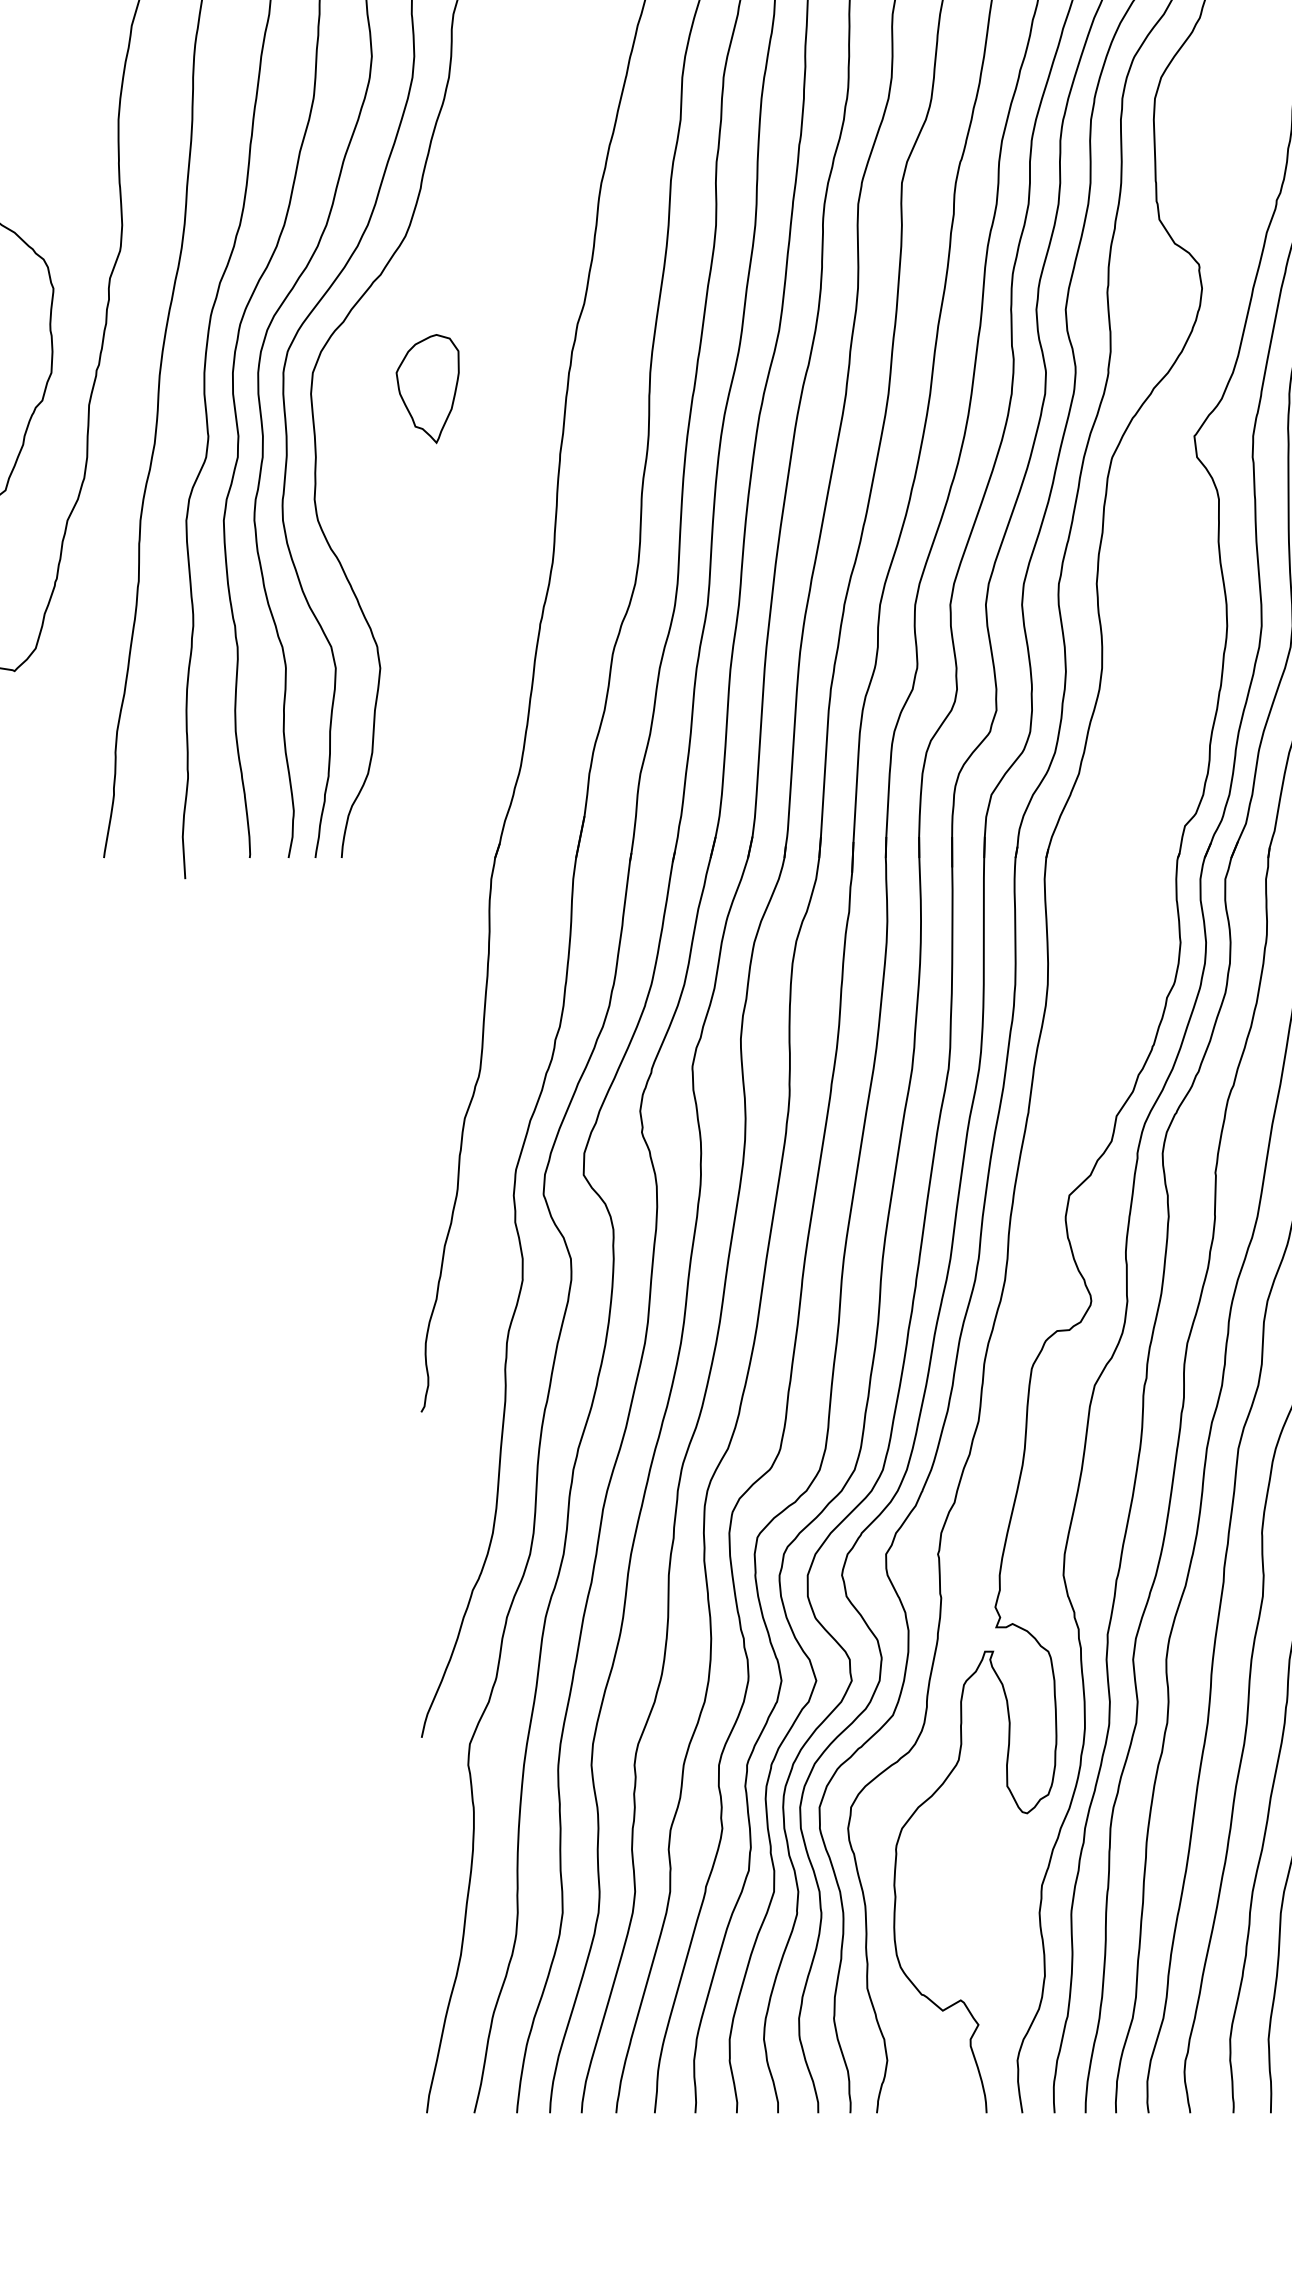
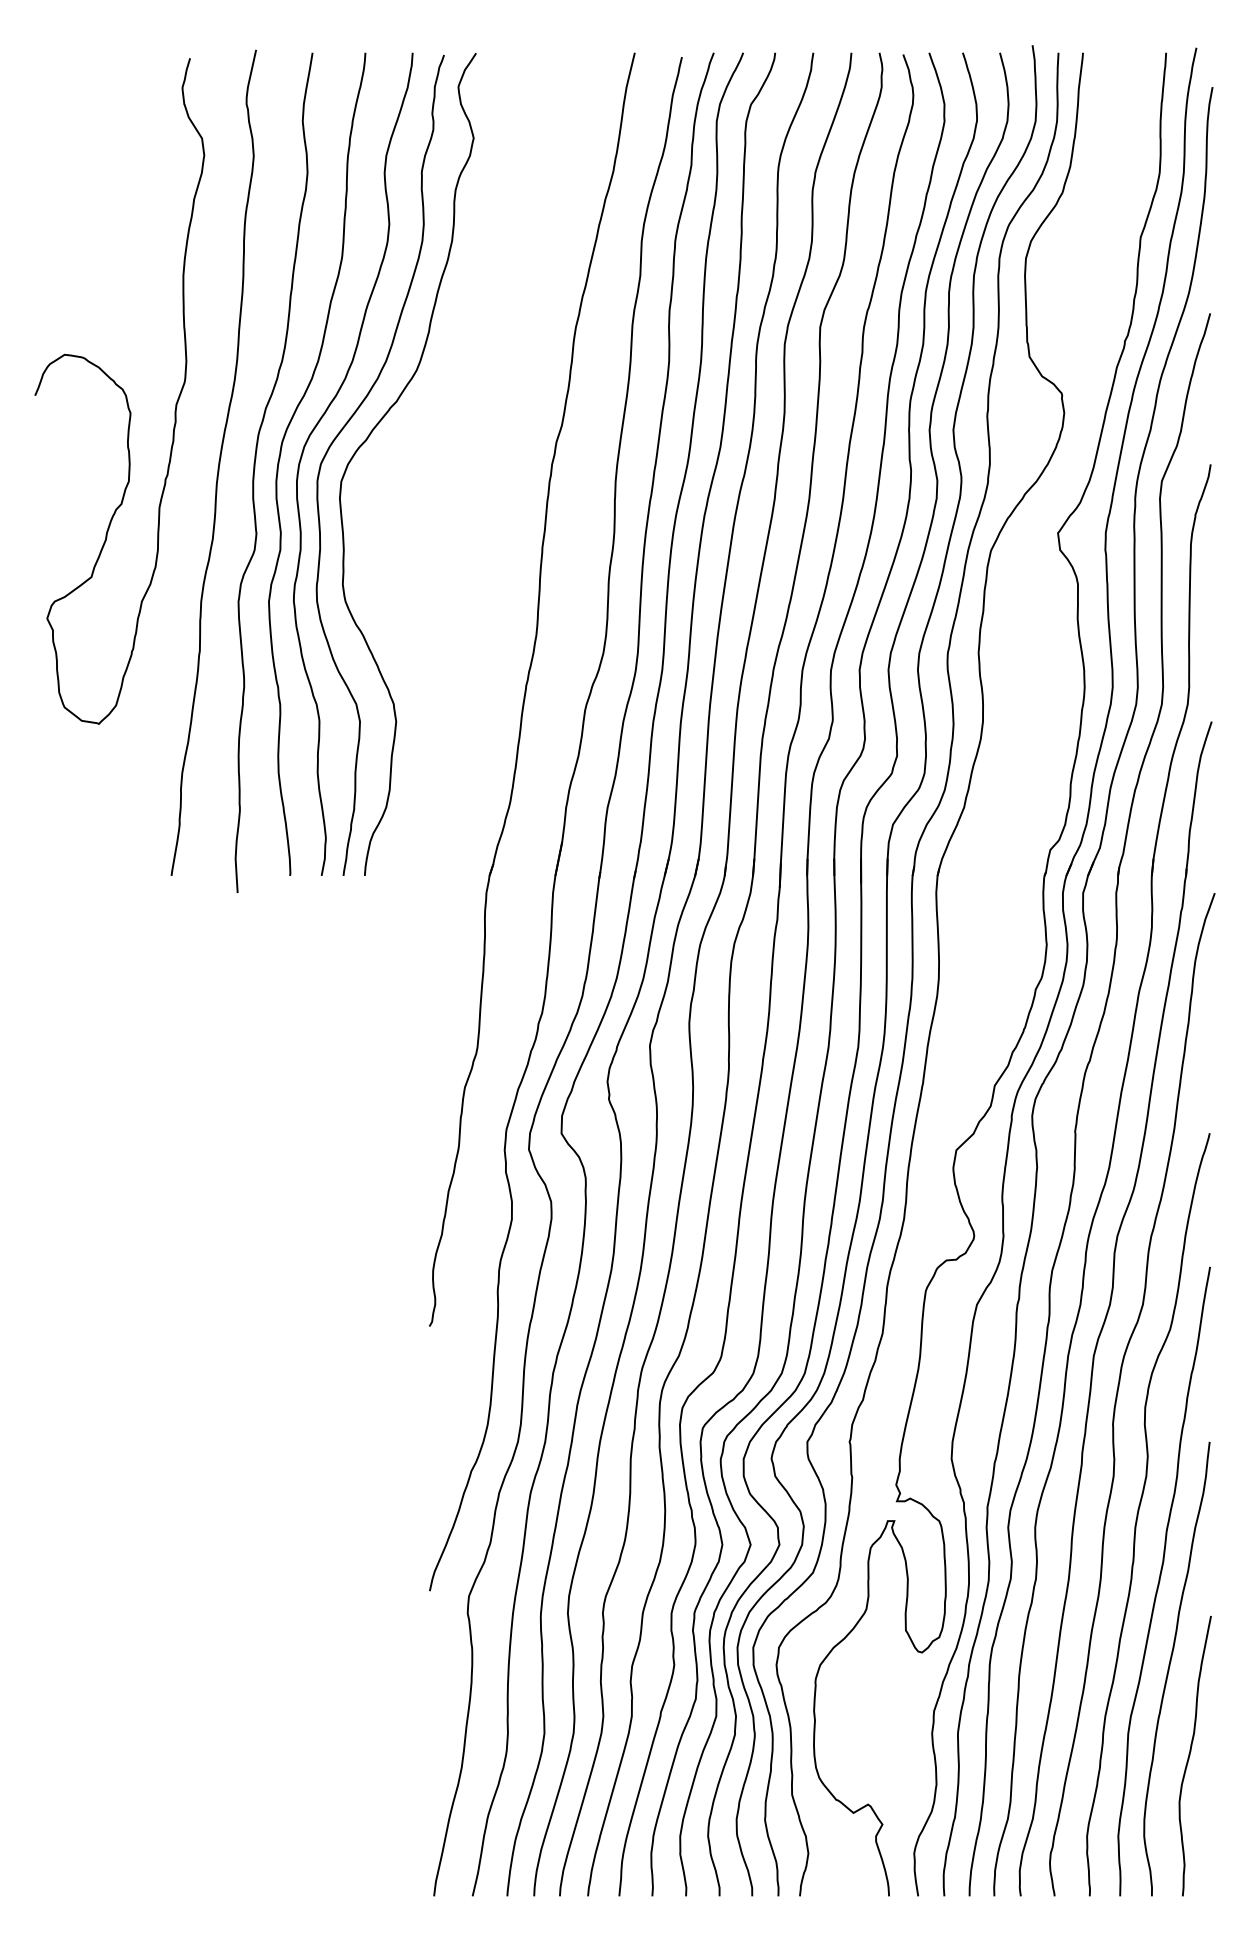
part: (427, 388) -> (434, 494), removed

